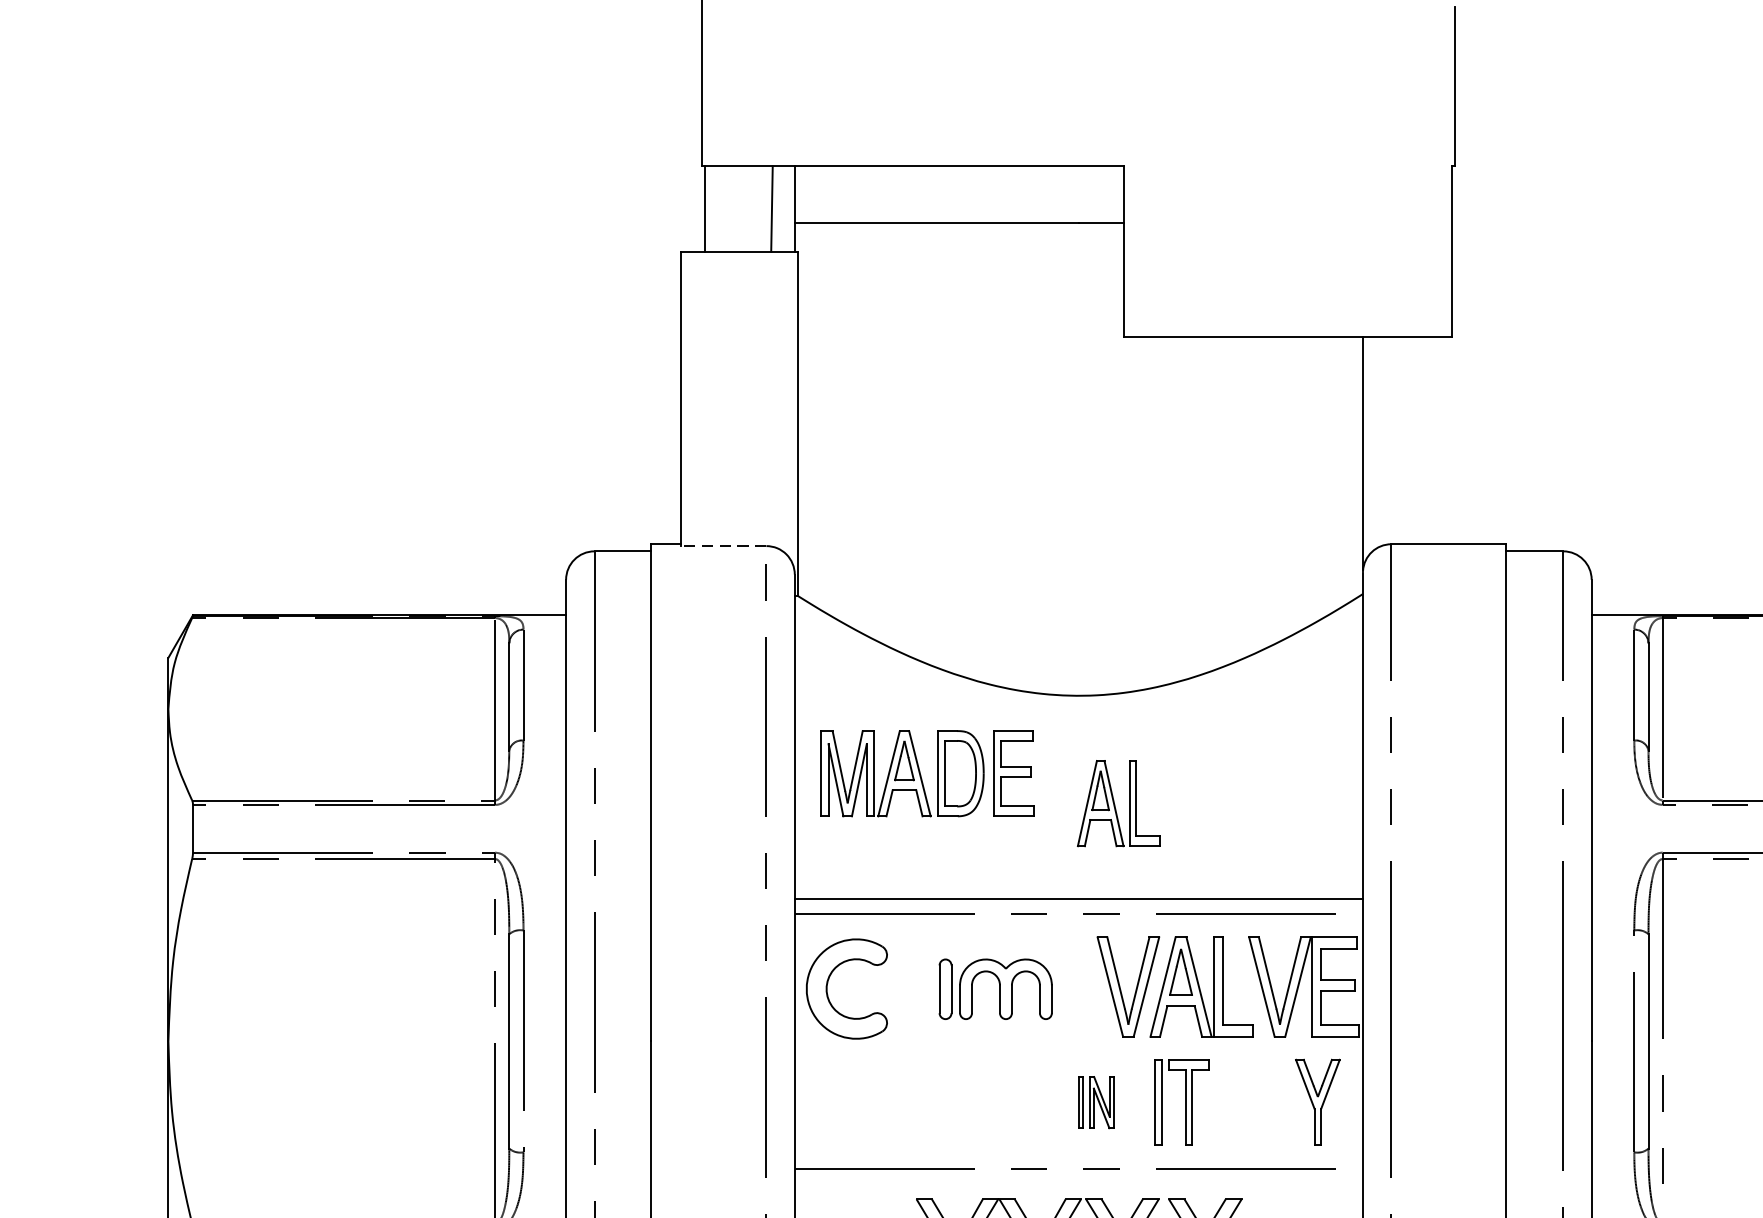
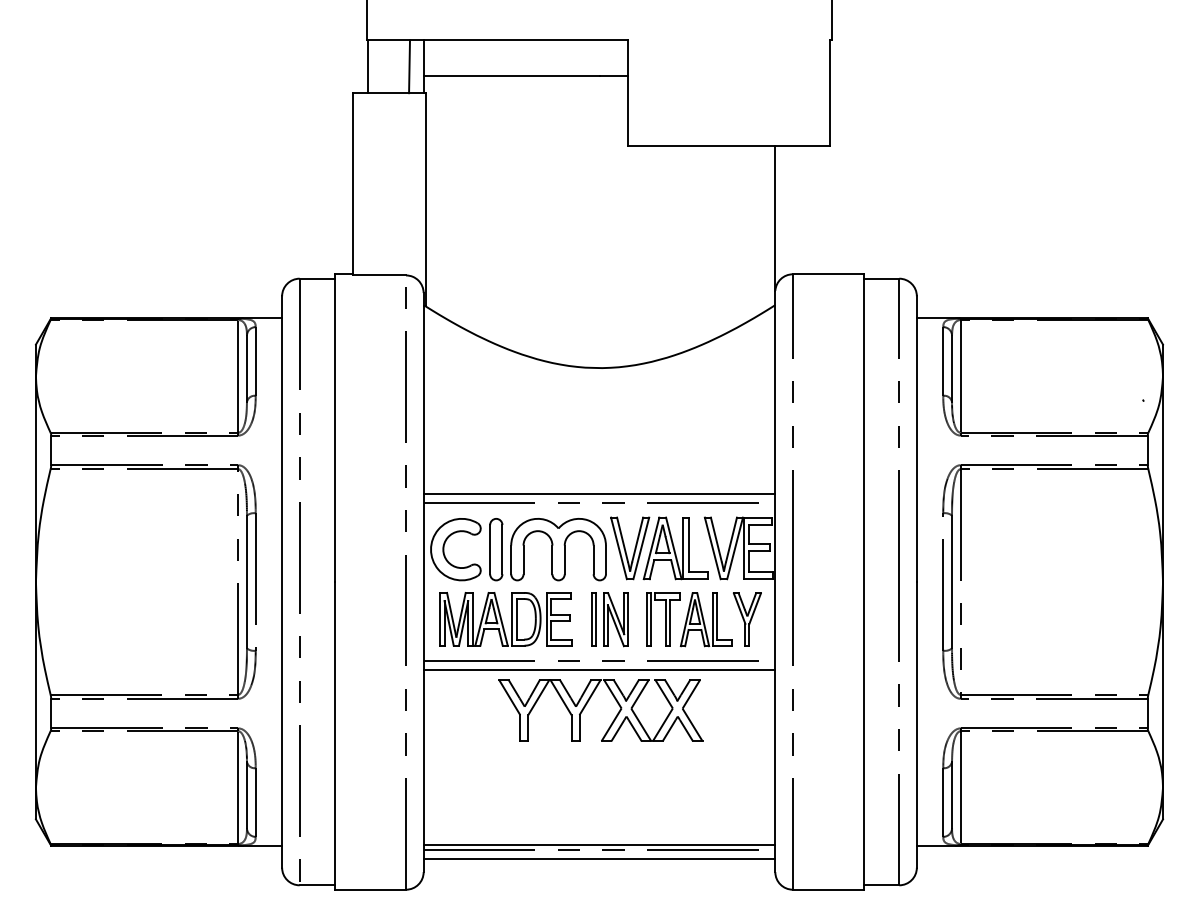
line: (723, 546) -> (379, 275), dashed -> solid
part: (927, 773) -> (505, 619), moved
part: (1117, 803) -> (705, 619), moved
part: (994, 988) -> (547, 549), size x1.67
part: (1095, 1101) -> (609, 619), size x1.67
line: (1078, 1182) -> (599, 669), added

